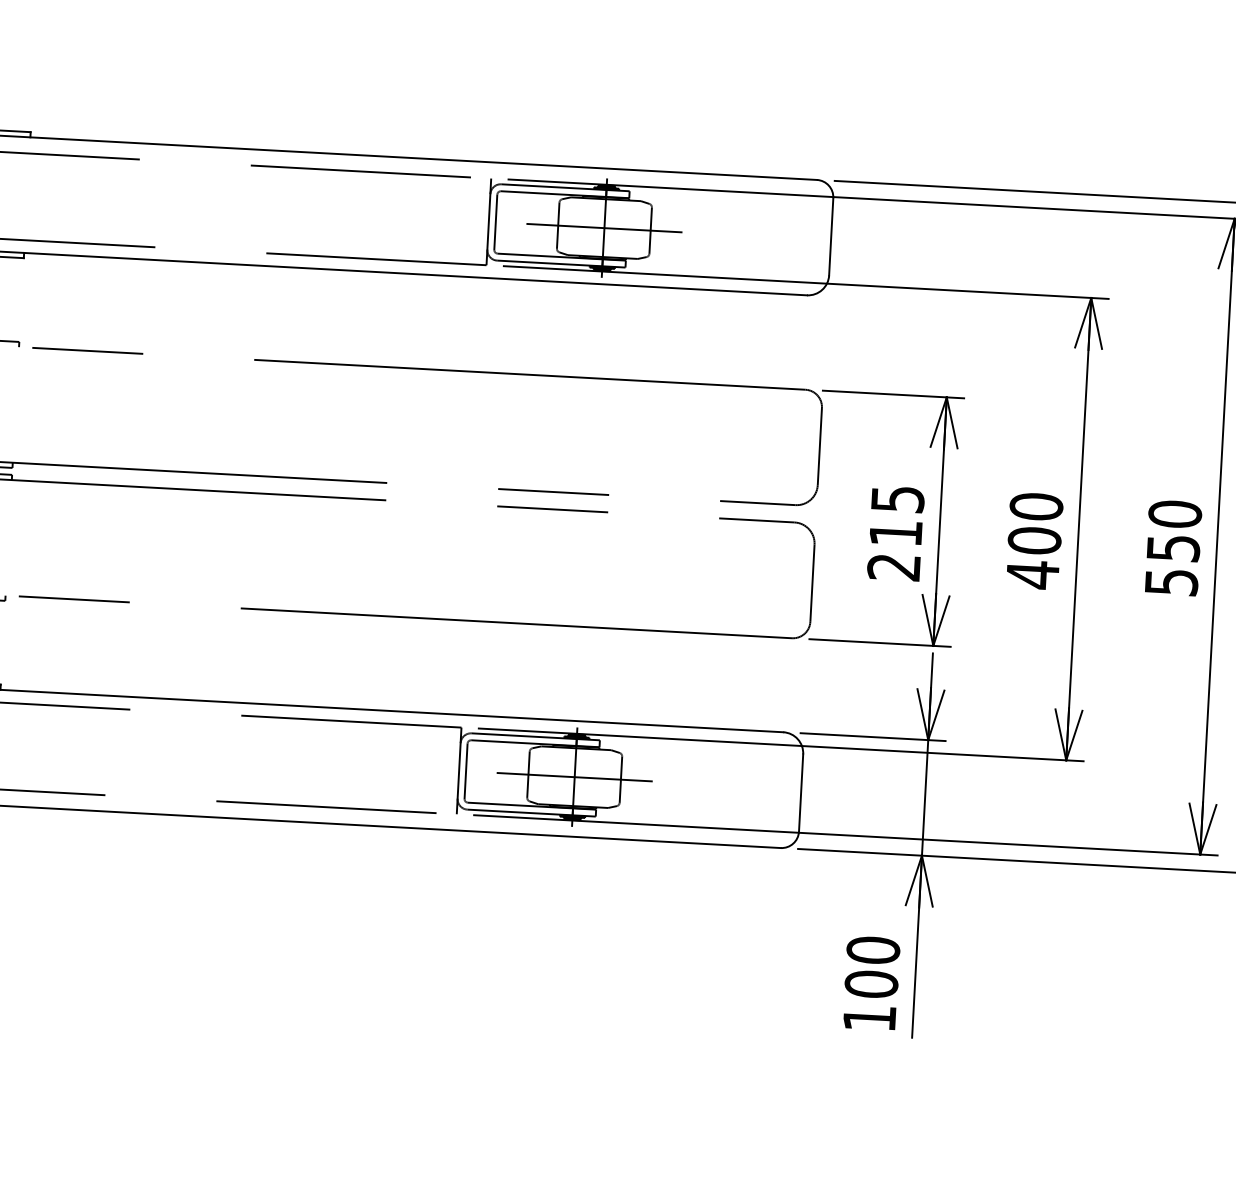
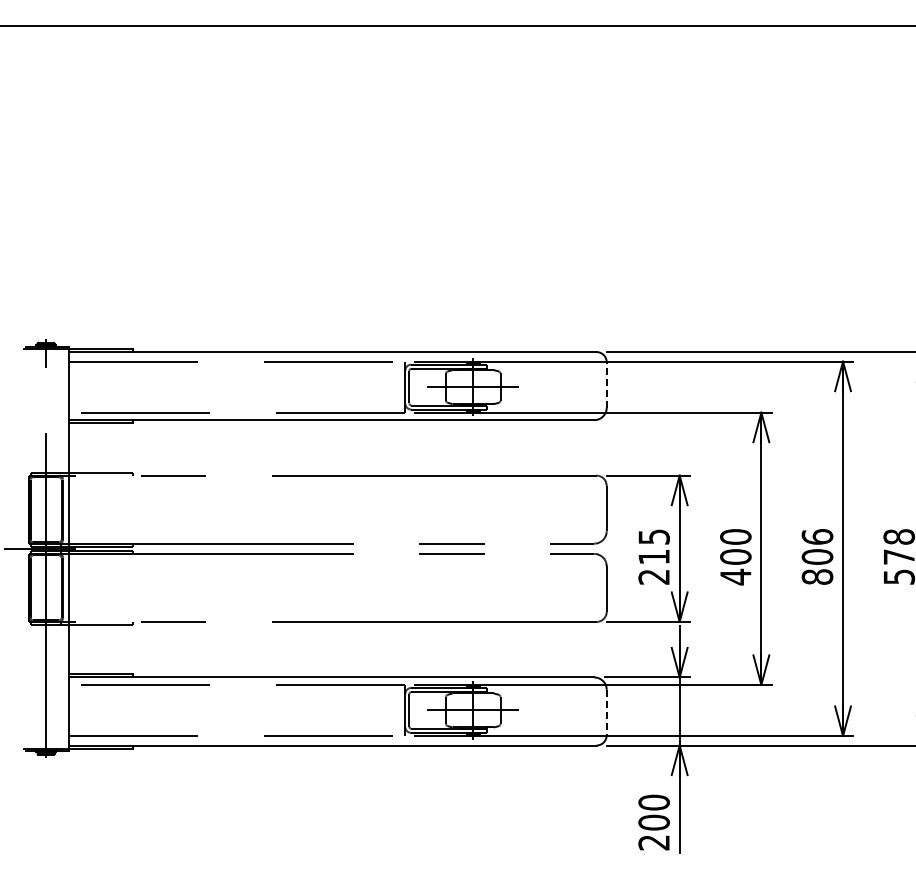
line: (830, 237) -> (606, 385), solid -> dashed
text: (1173, 547) -> (817, 556), 550 -> 806
line: (800, 792) -> (606, 712), solid -> dashed
text: (868, 1017) -> (653, 842), 100 -> 200

